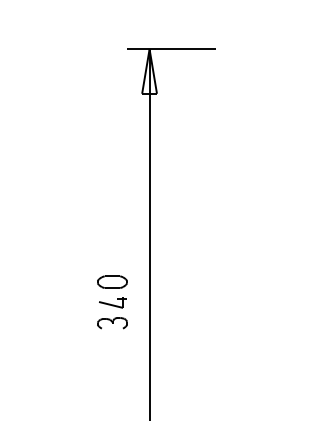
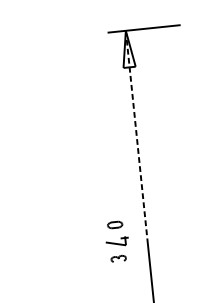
line: (149, 175) -> (136, 134), solid -> dashed
part: (112, 281) -> (115, 224), size x0.6
part: (112, 323) -> (118, 258), size x0.6

